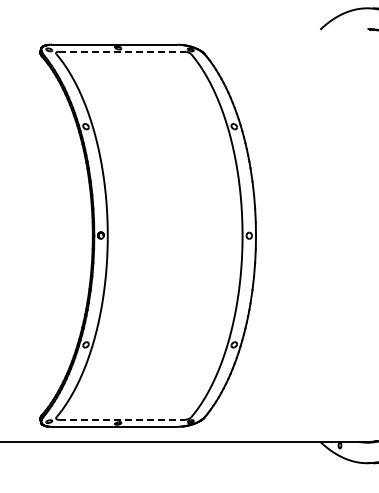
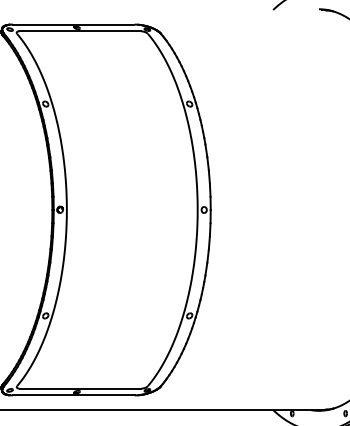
line: (121, 51) -> (80, 31), dashed -> solid
line: (121, 419) -> (80, 388), dashed -> solid

